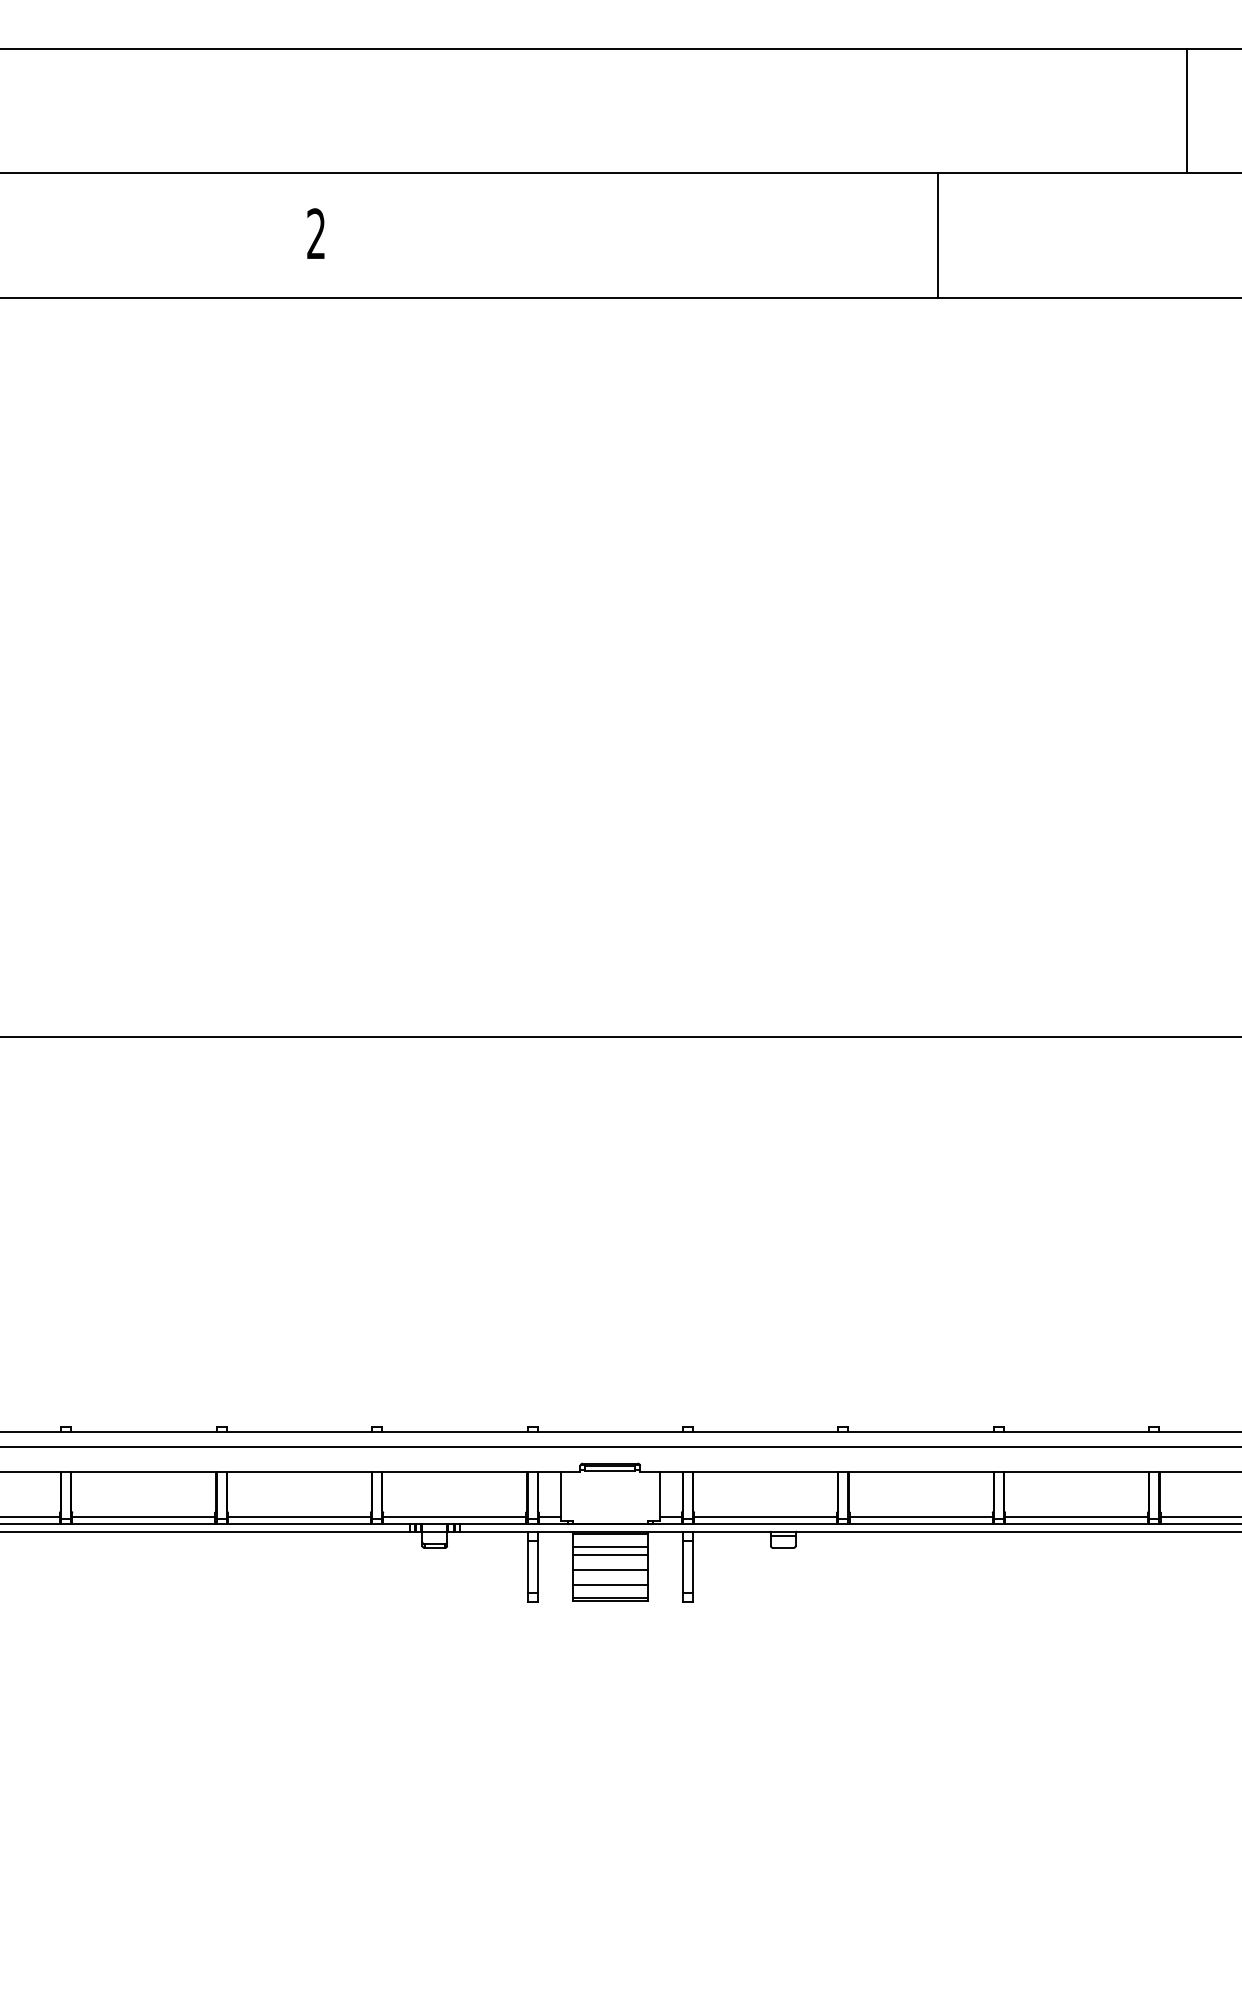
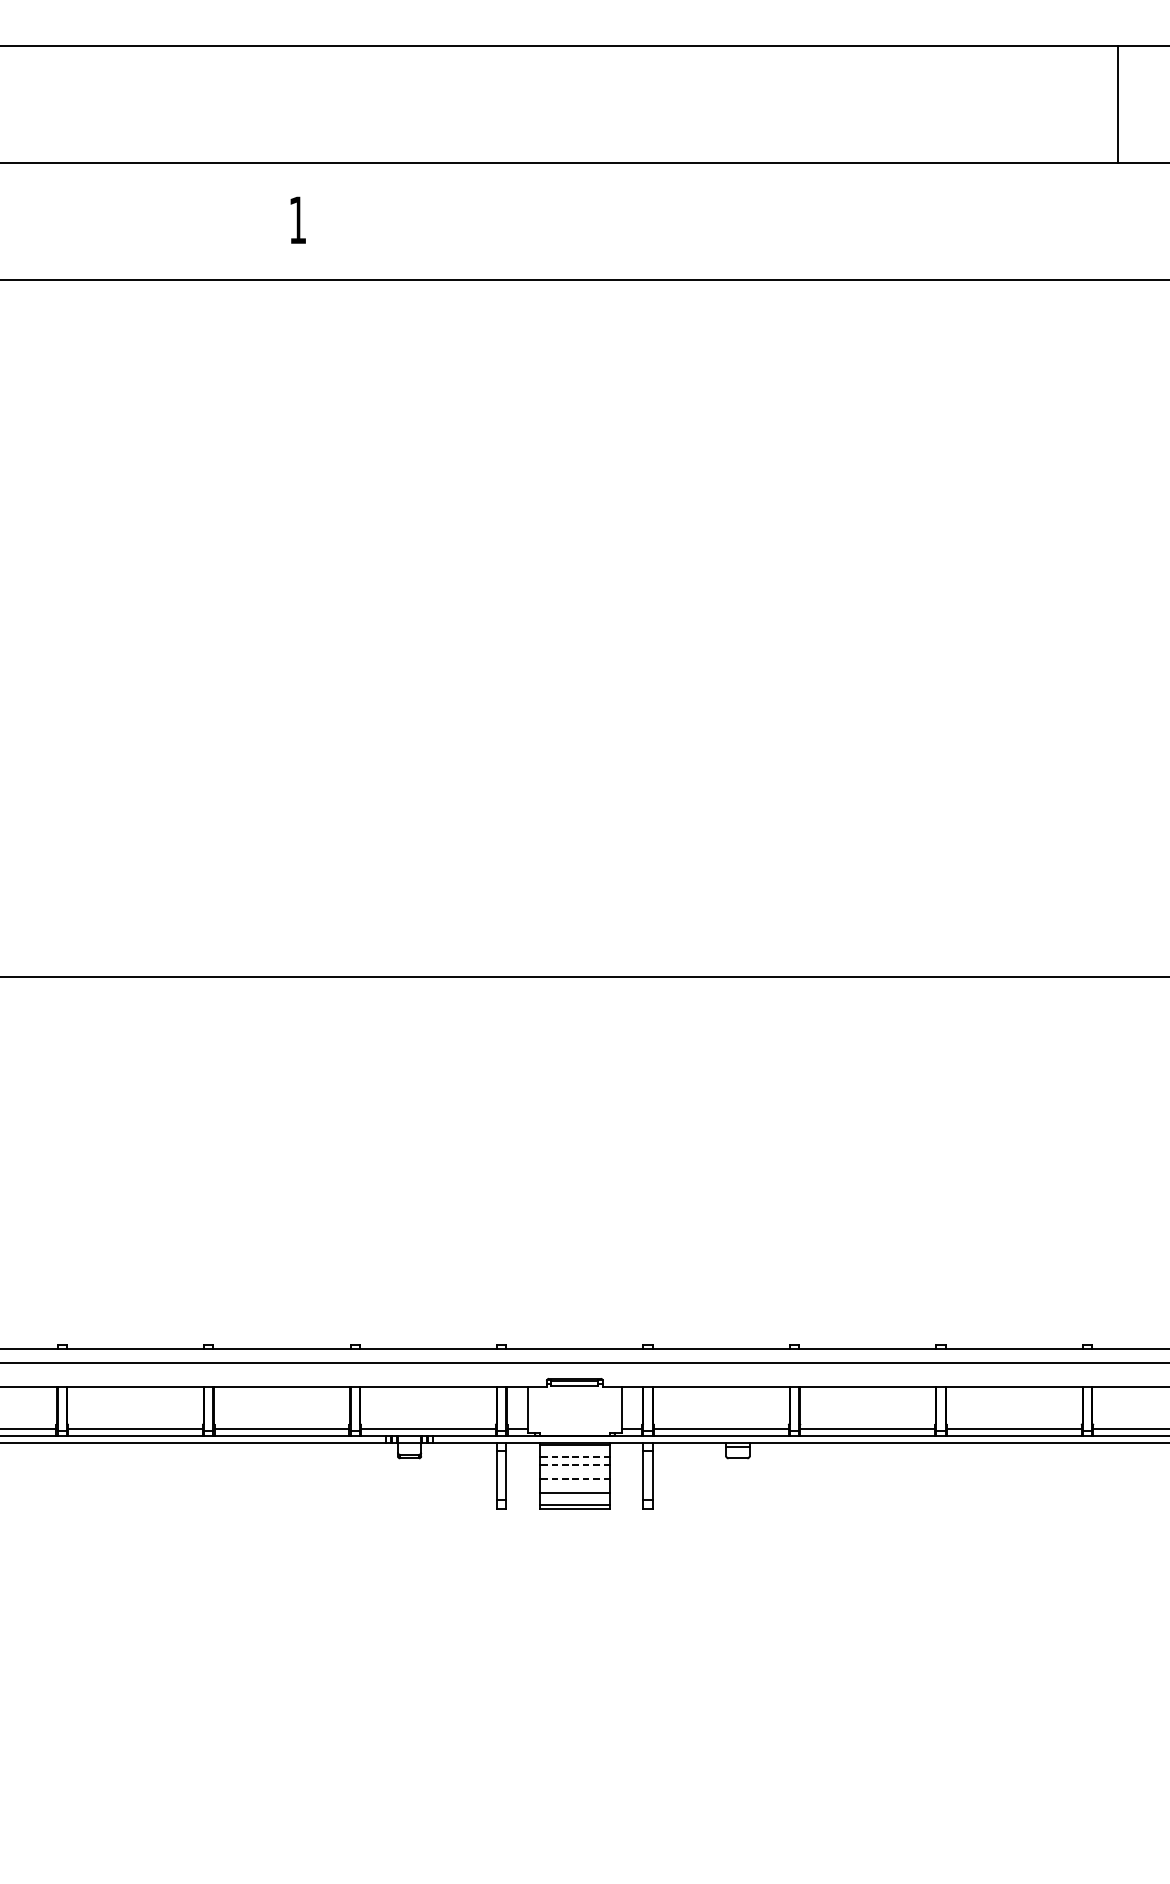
text: (315, 233) -> (297, 219), 2 -> 1
line: (937, 235) -> (883, 221), removed
line: (609, 1546) -> (574, 1456), solid -> dashed
line: (609, 1555) -> (574, 1465), solid -> dashed
line: (609, 1570) -> (574, 1479), solid -> dashed

